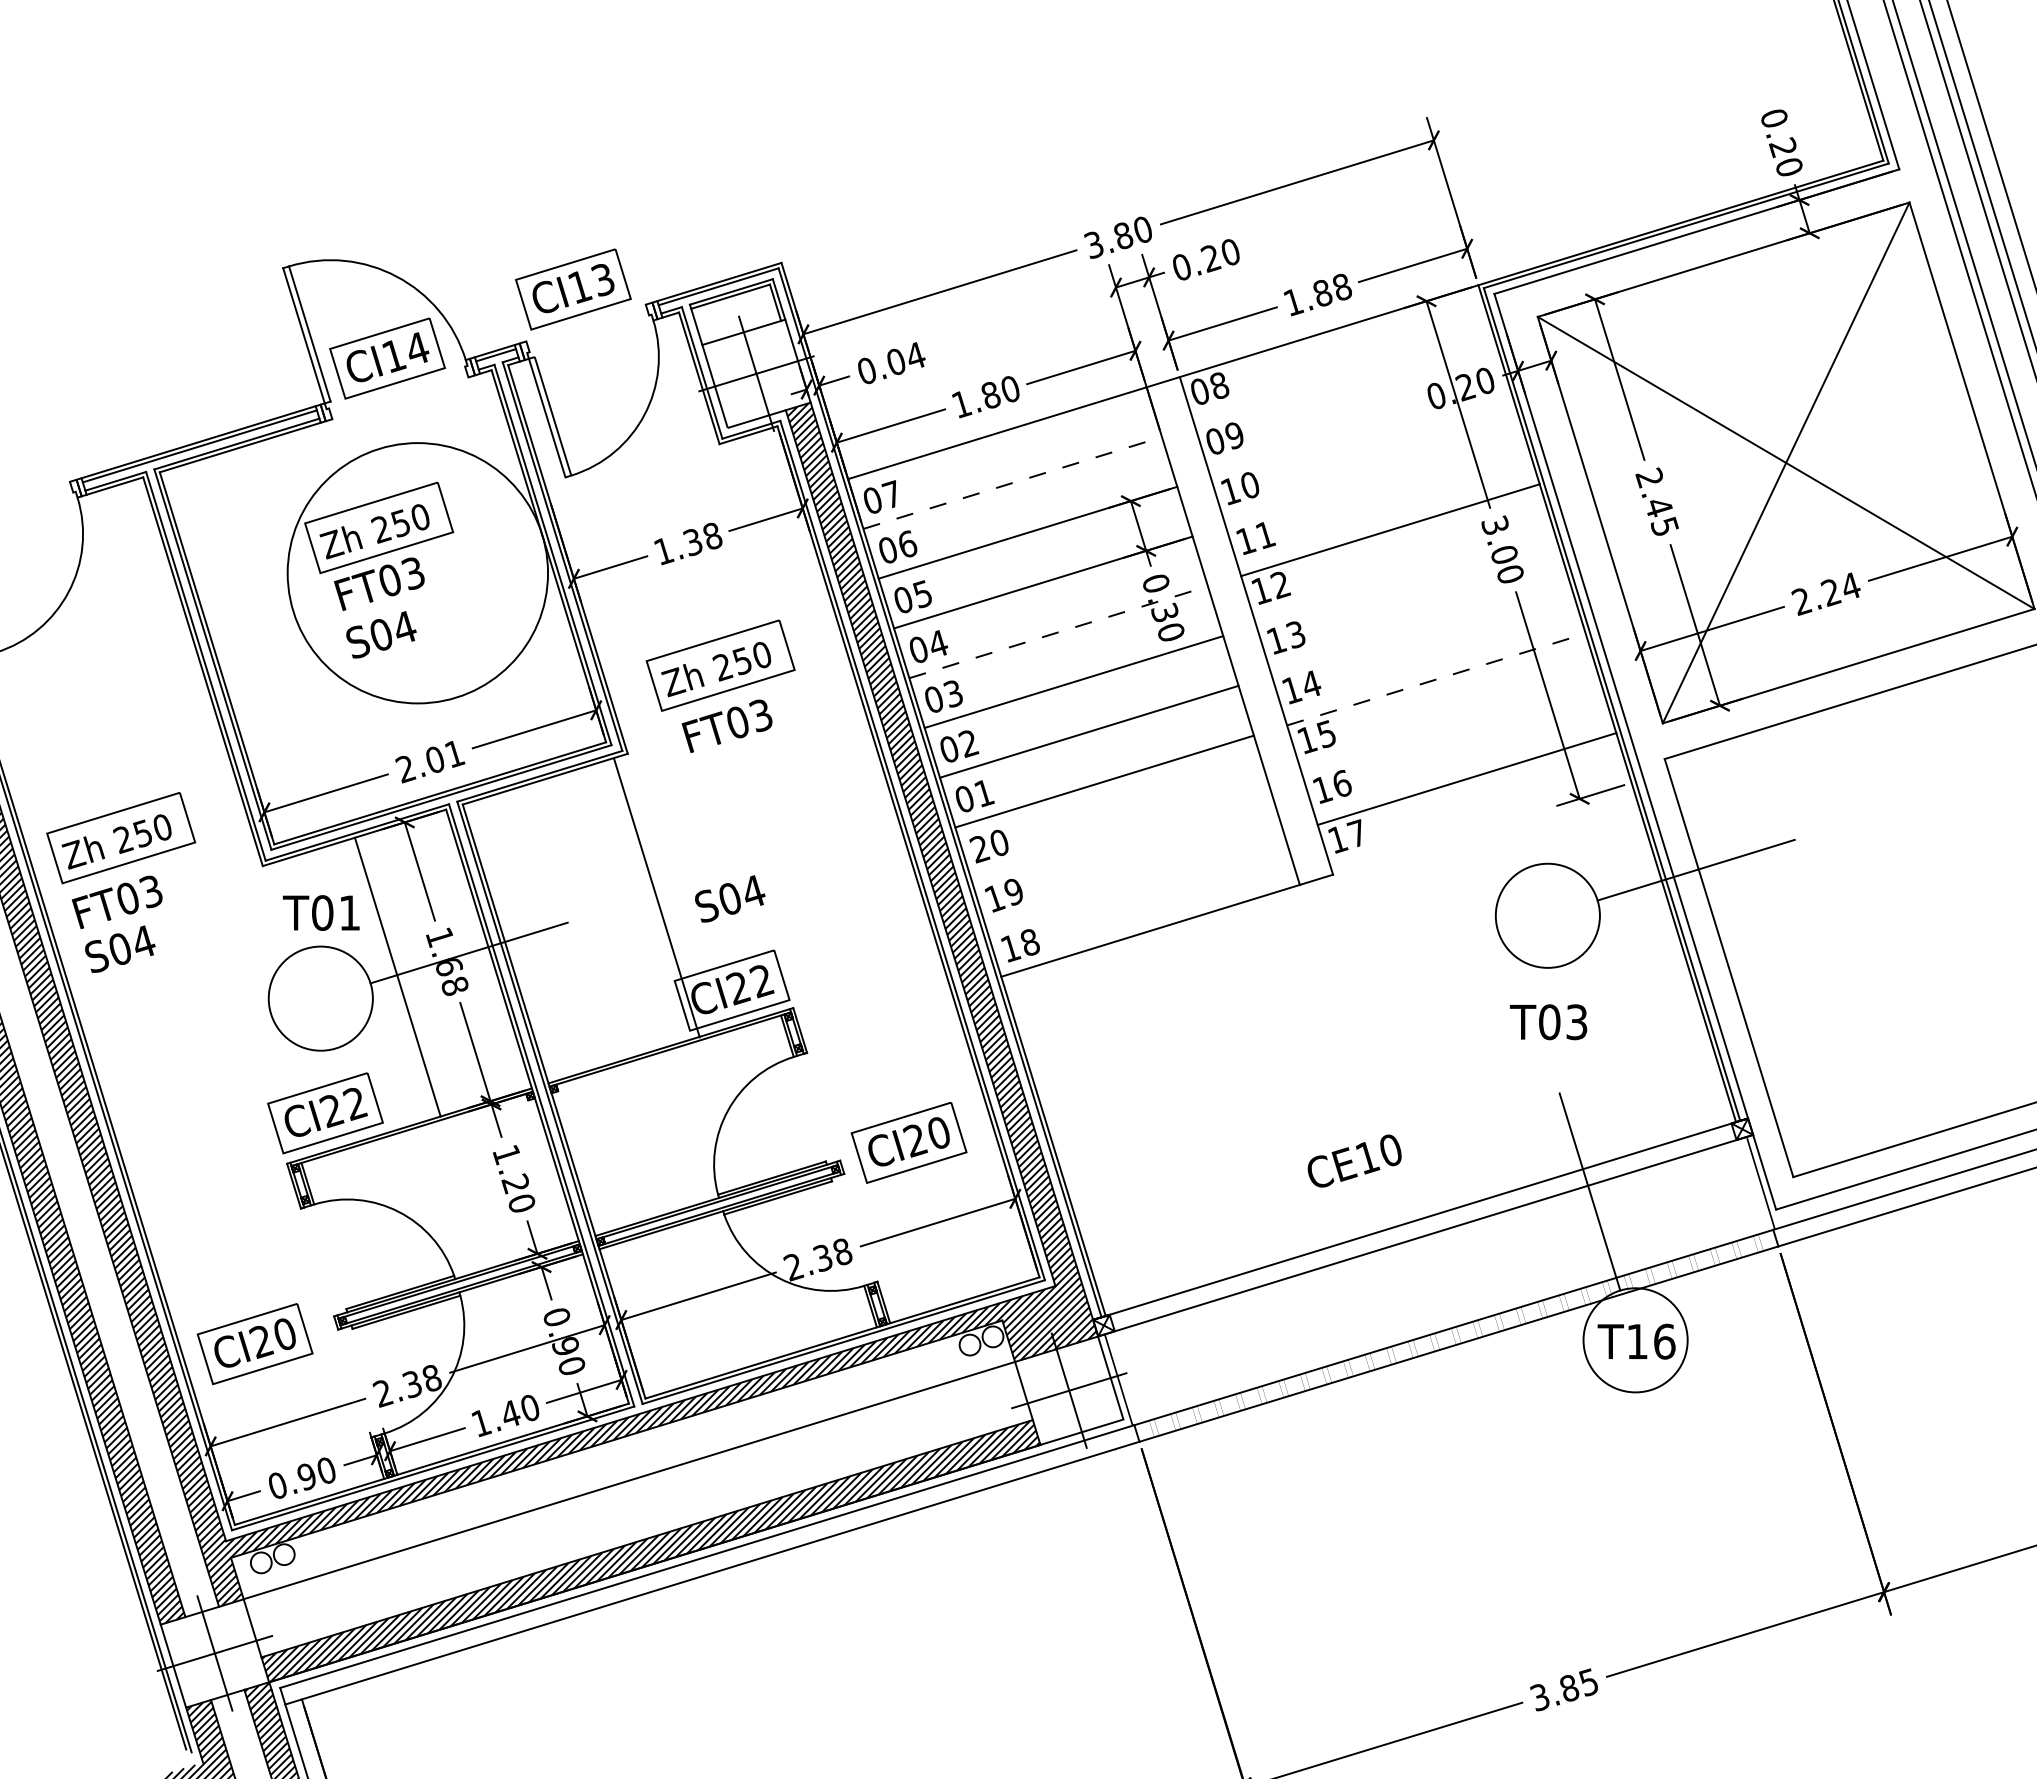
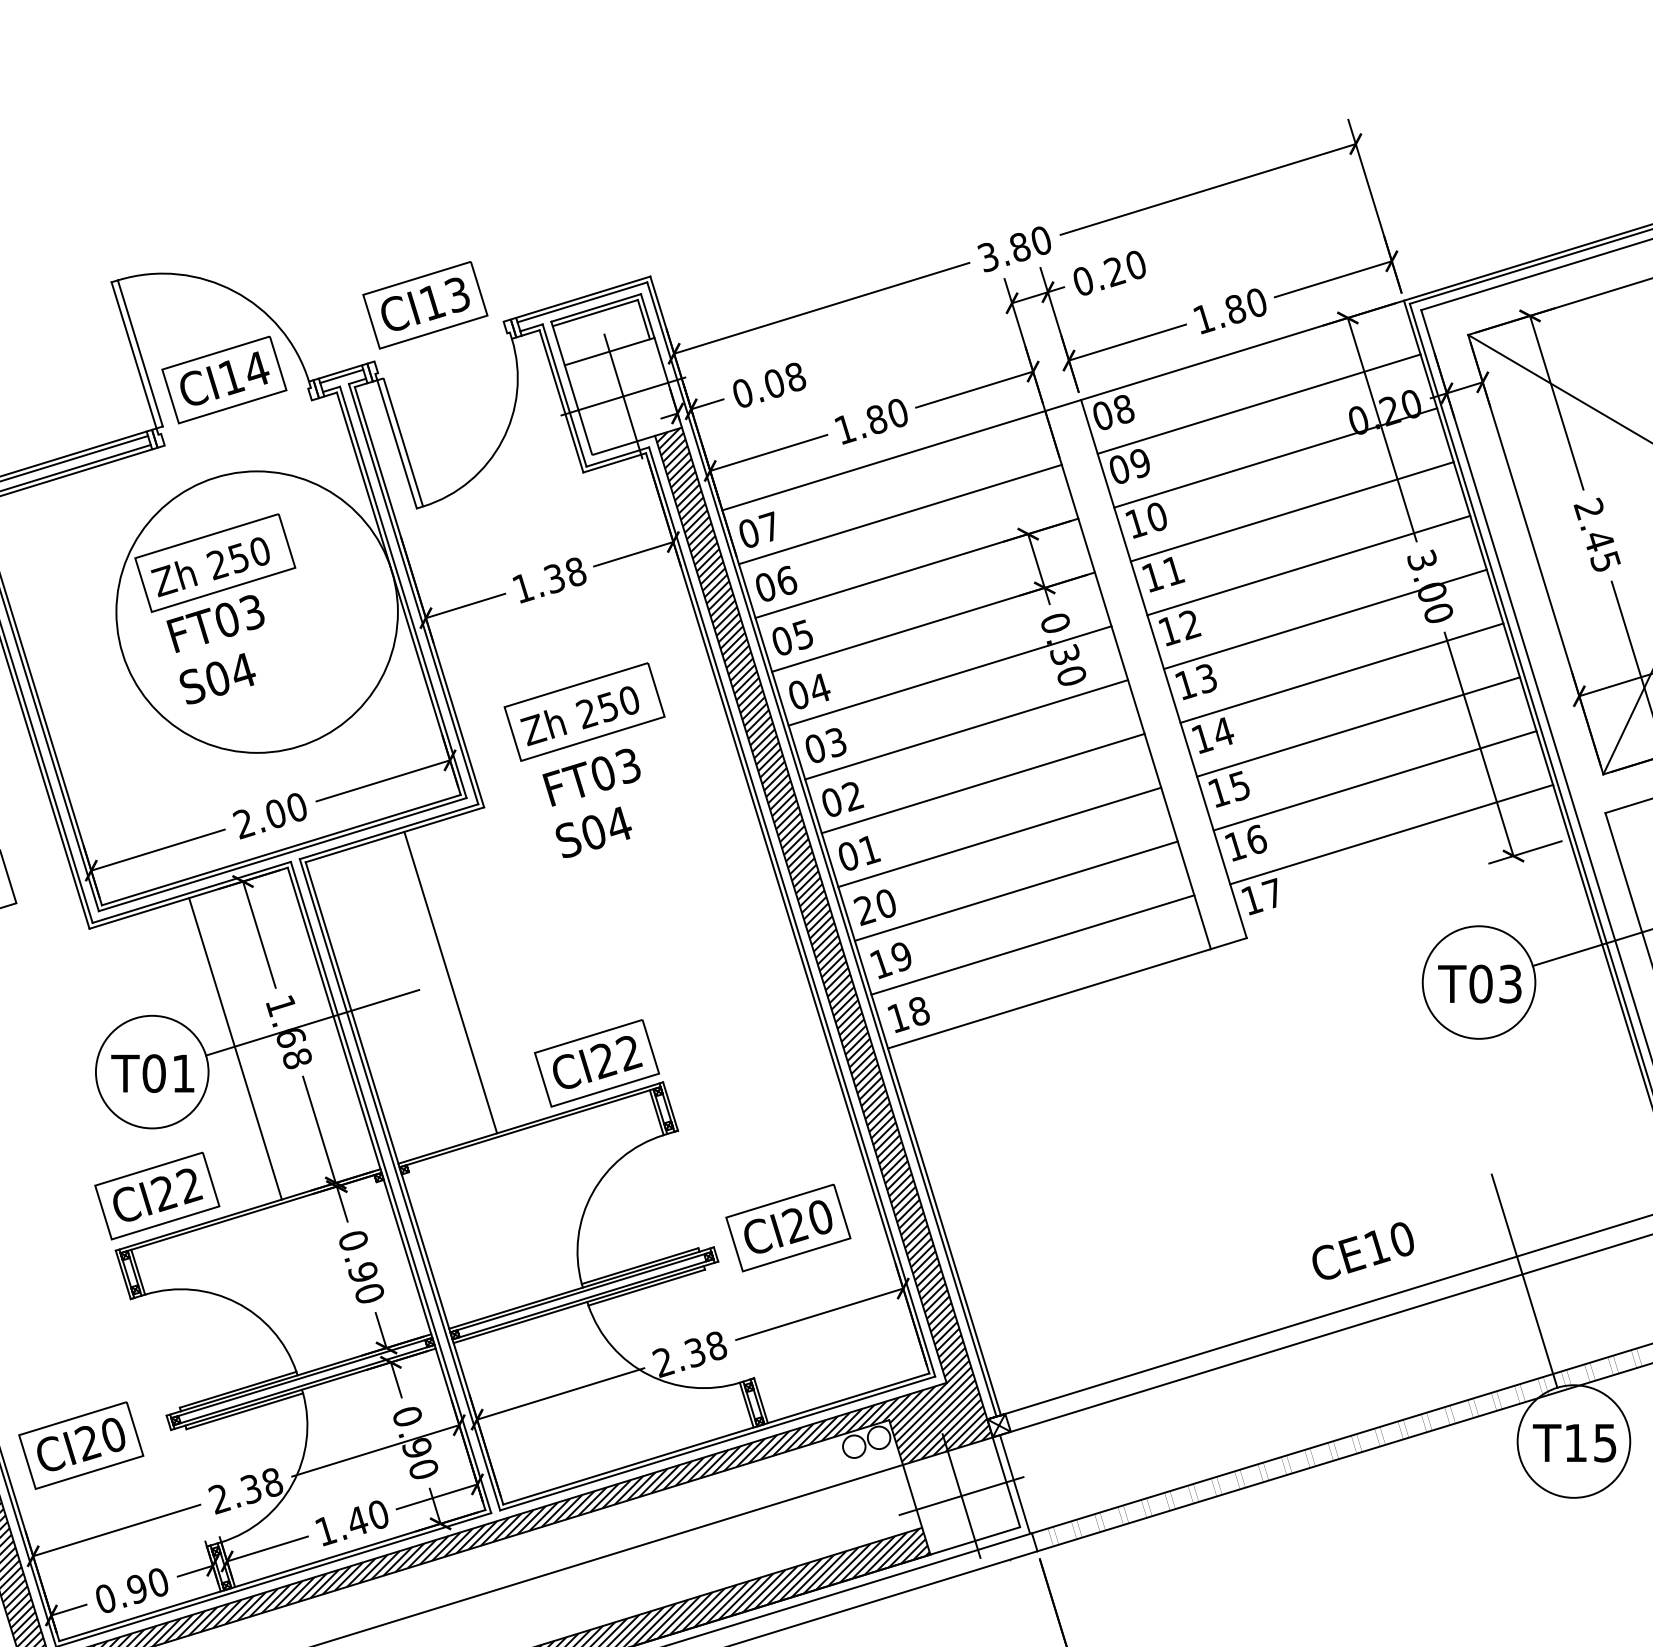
text: (1342, 287) -> (1256, 303), 1.88 -> 1.80
text: (915, 355) -> (795, 376), 0.04 -> 0.08
line: (1344, 380) -> (1259, 403), added
line: (1359, 430) -> (1275, 457), added
line: (1374, 480) -> (1291, 511), added
line: (1013, 482) -> (901, 513), dashed -> solid
line: (1405, 579) -> (1325, 618), added
line: (1420, 629) -> (1341, 672), added
line: (1059, 632) -> (950, 676), dashed -> solid
line: (1436, 679) -> (1358, 727), dashed -> solid
line: (1451, 729) -> (1374, 781), added
text: (455, 753) -> (297, 807), 2.01 -> 2.00
line: (1119, 831) -> (1015, 891), added
line: (1134, 881) -> (1032, 945), added
line: (656, 897) -> (450, 982), moved
text: (730, 898) -> (594, 831), moved
text: (320, 912) -> (151, 1073), moved
text: (1548, 1022) -> (1479, 984), moved
text: (1354, 1160) -> (1362, 1250), moved
text: (511, 1169) -> (358, 1256), 1.20 -> 0.90
text: (1664, 1341) -> (1605, 1442), T16 -> T15

